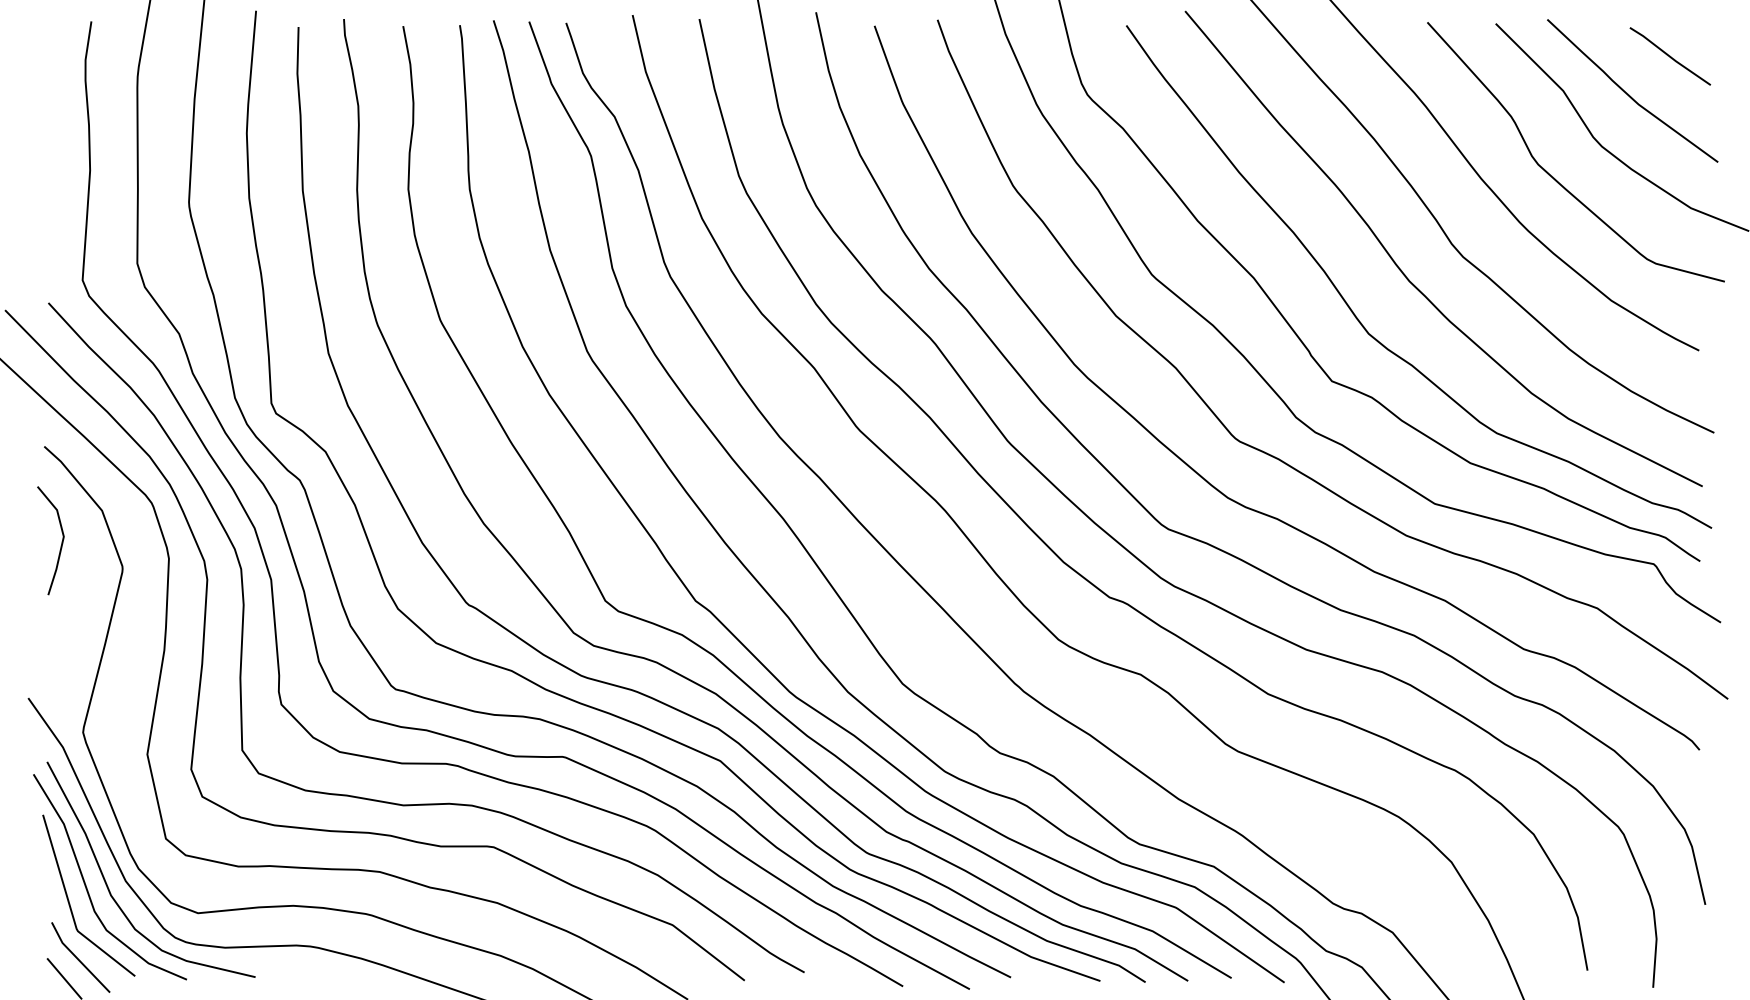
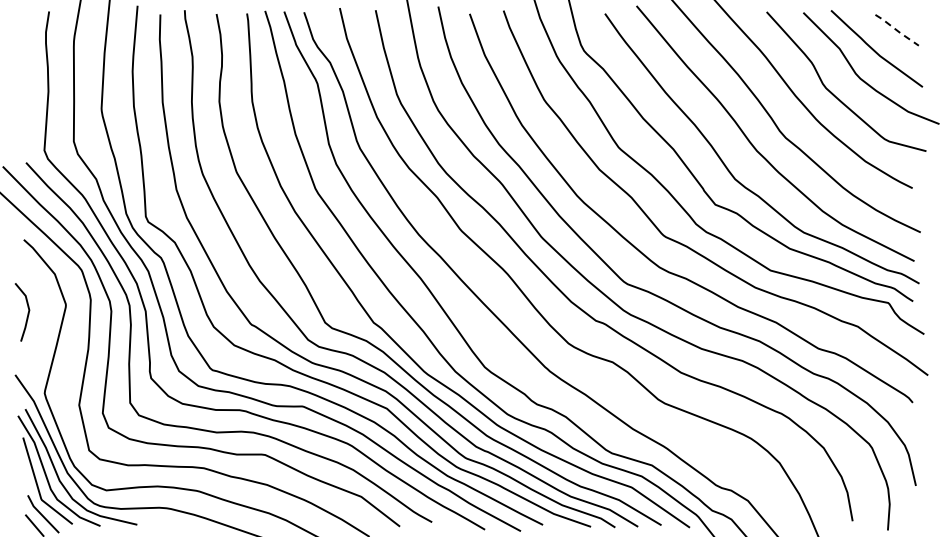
line: (1671, 56) -> (897, 30), solid -> dashed
line: (60, 540) -> (27, 312), moved

